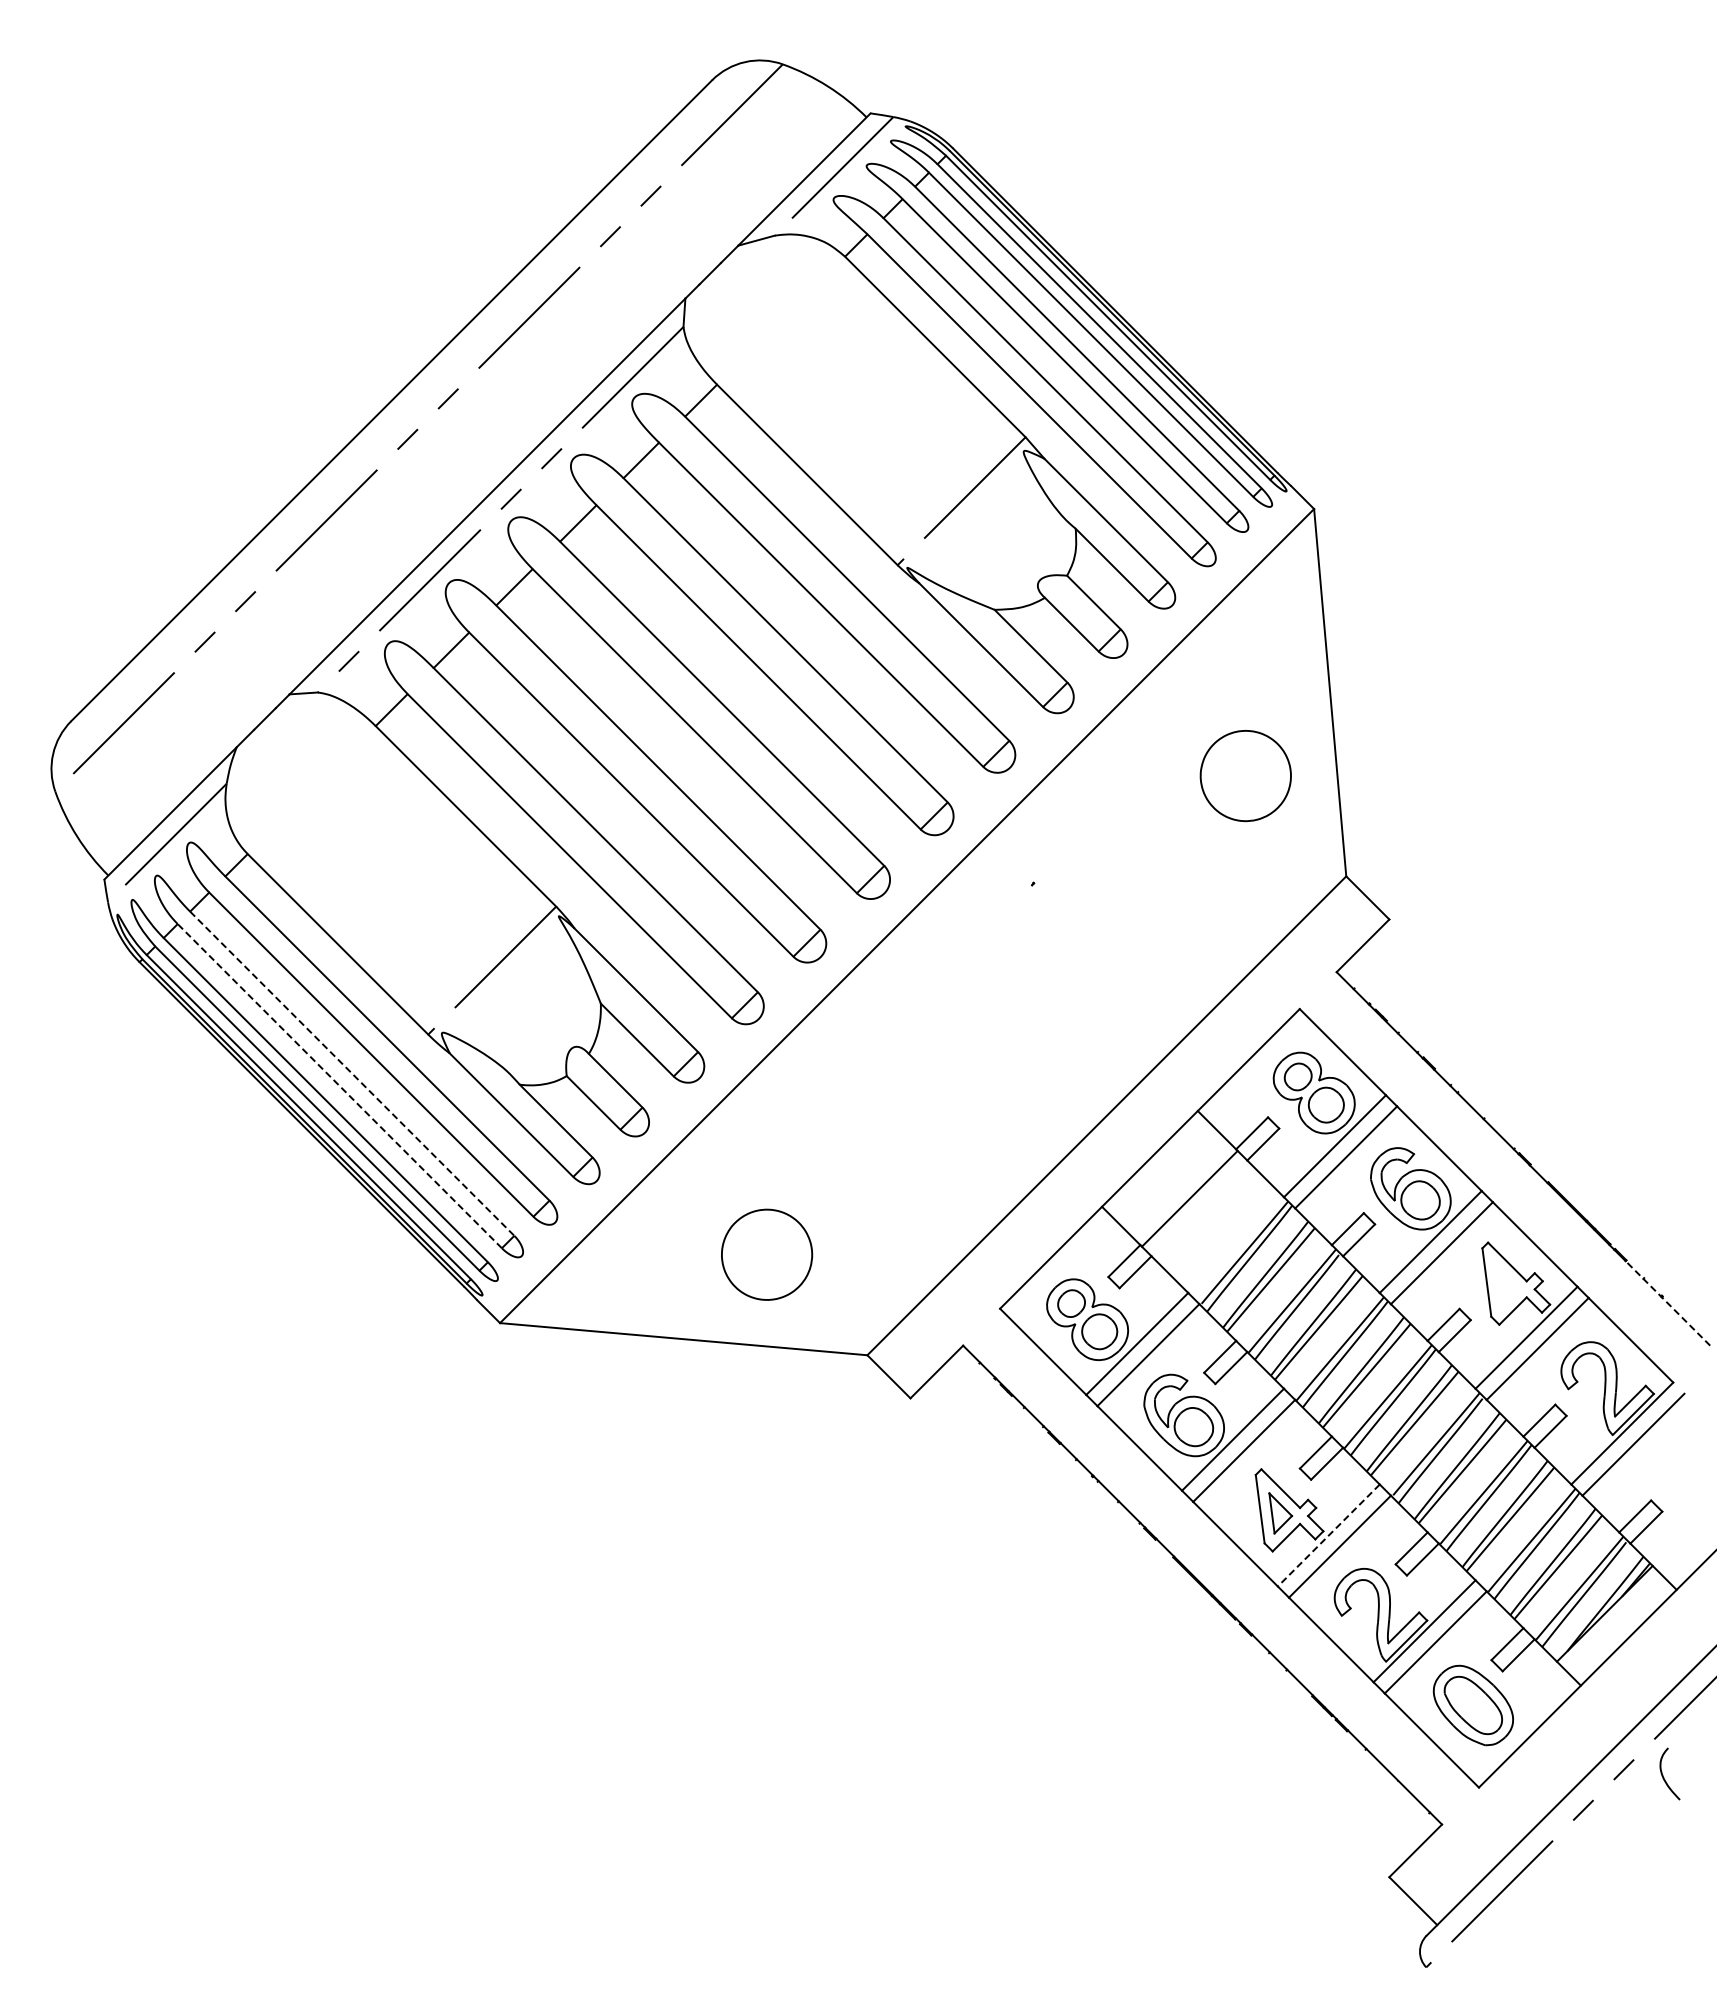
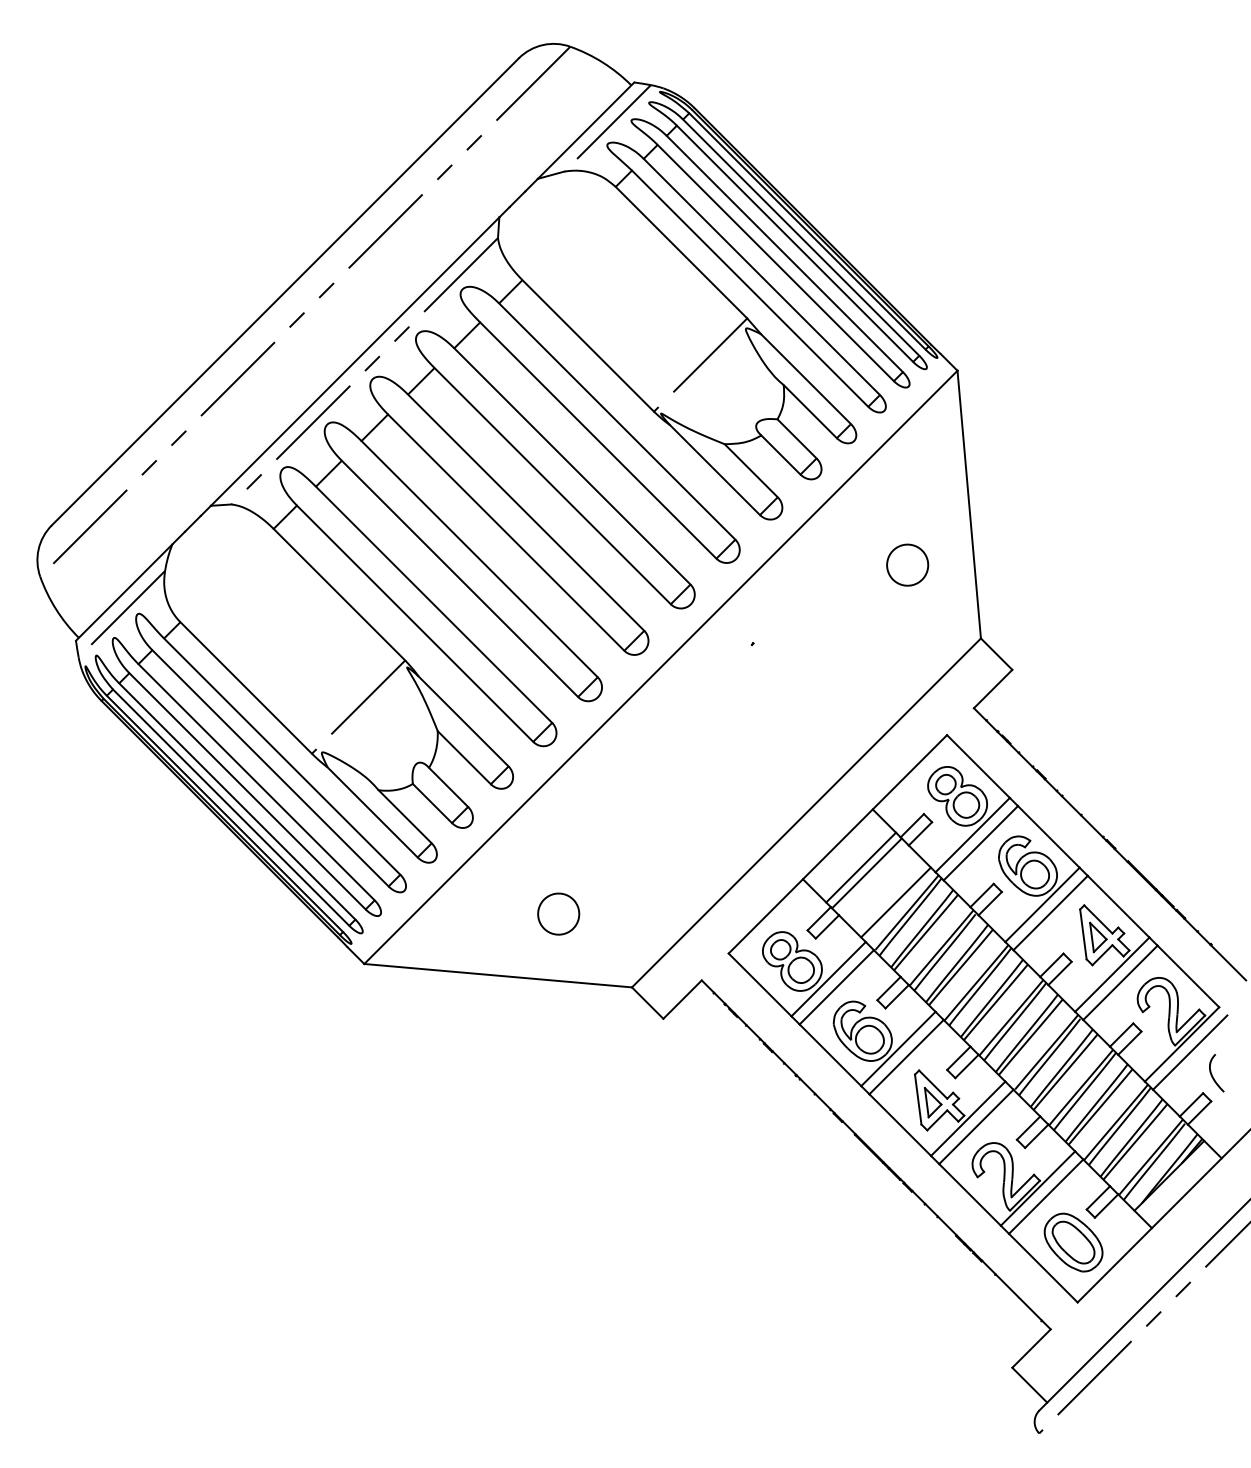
part: (1245, 775) -> (907, 564), size x0.62
line: (352, 1074) -> (256, 782), dashed -> solid
line: (339, 1085) -> (247, 790), dashed -> solid
line: (1181, 1190) -> (860, 867), added
line: (1229, 1238) -> (895, 902), added
part: (766, 1254) -> (558, 913), size x0.62
part: (1507, 1286) -> (1098, 937), added
line: (1667, 1303) -> (1215, 949), dashed -> solid
line: (1328, 1535) -> (967, 1118), dashed -> solid
curve: (1663, 1775) -> (1212, 1074), moved

